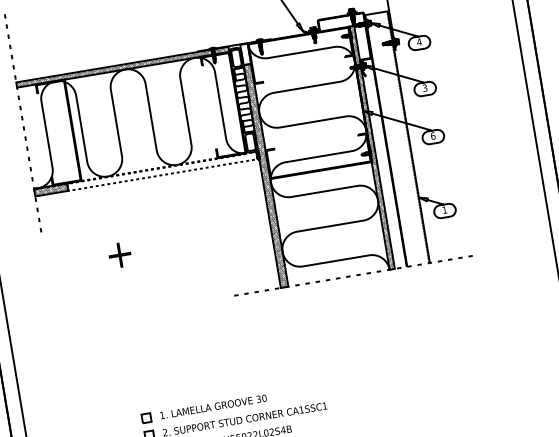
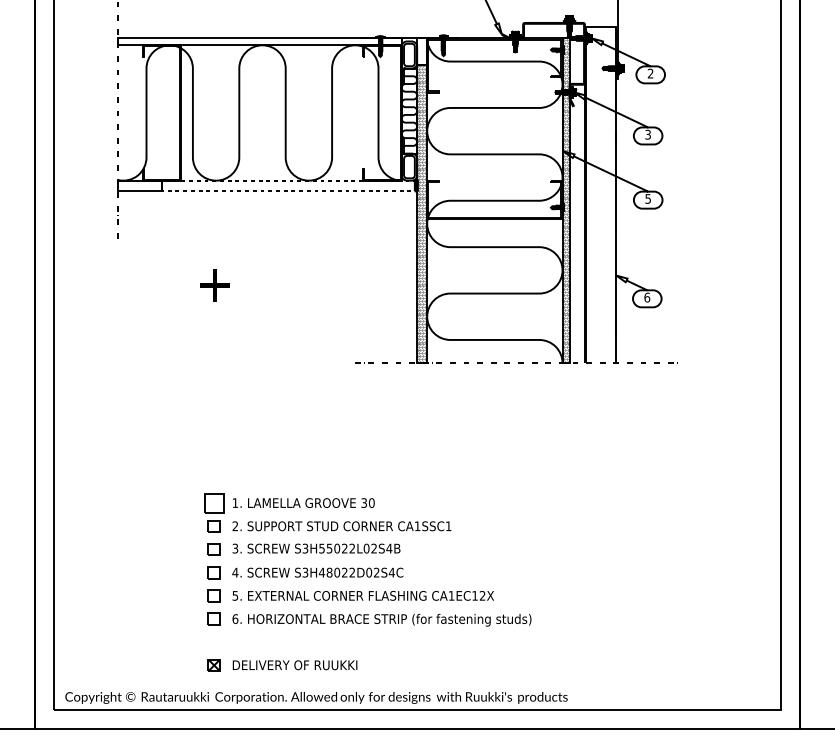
text: (419, 42) -> (650, 73), 4 -> 2
hatch: (122, 66) -> (259, 40), removed
text: (433, 135) -> (648, 198), 6 -> 5
hatch: (50, 189) -> (139, 184), removed
text: (445, 210) -> (647, 297), 1 -> 6
part: (145, 417) -> (213, 502), size x1.6

